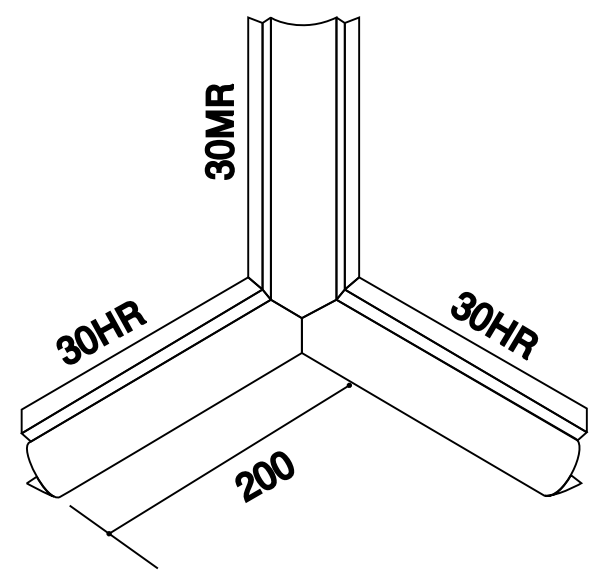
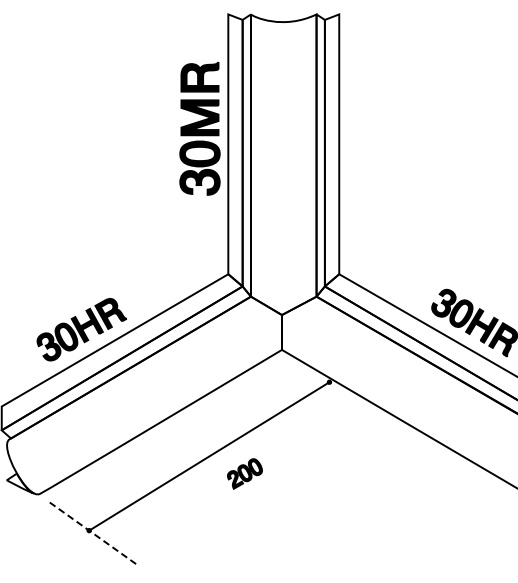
part: (219, 131) -> (199, 128), size x1.4
part: (264, 476) -> (244, 473), size x0.6
line: (114, 537) -> (94, 534), solid -> dashed

